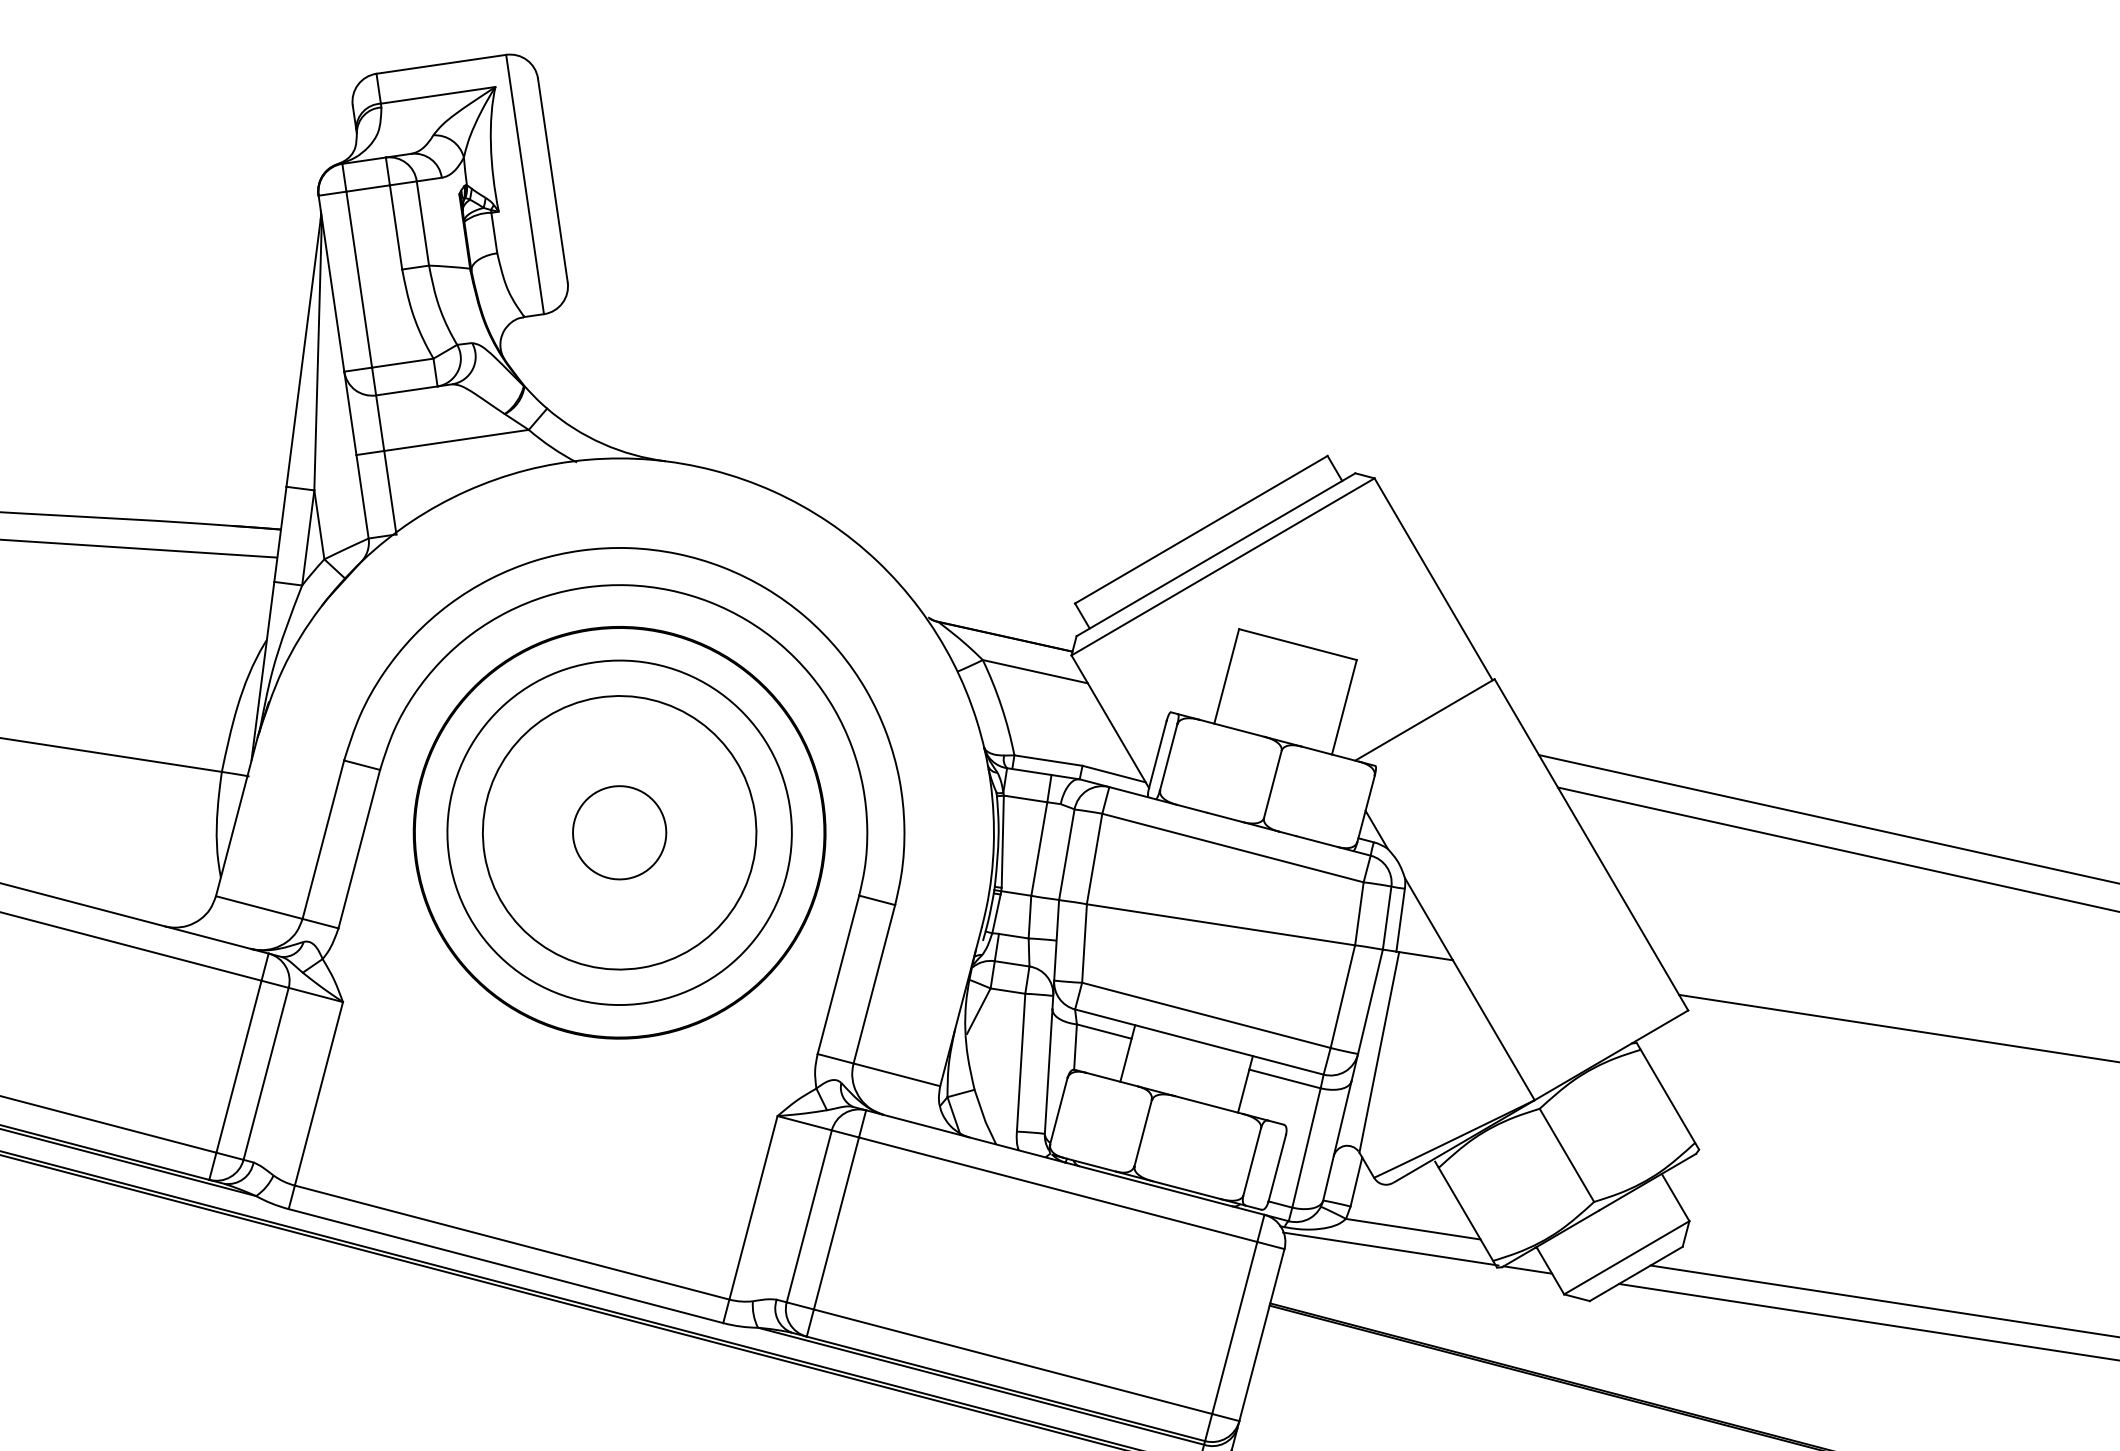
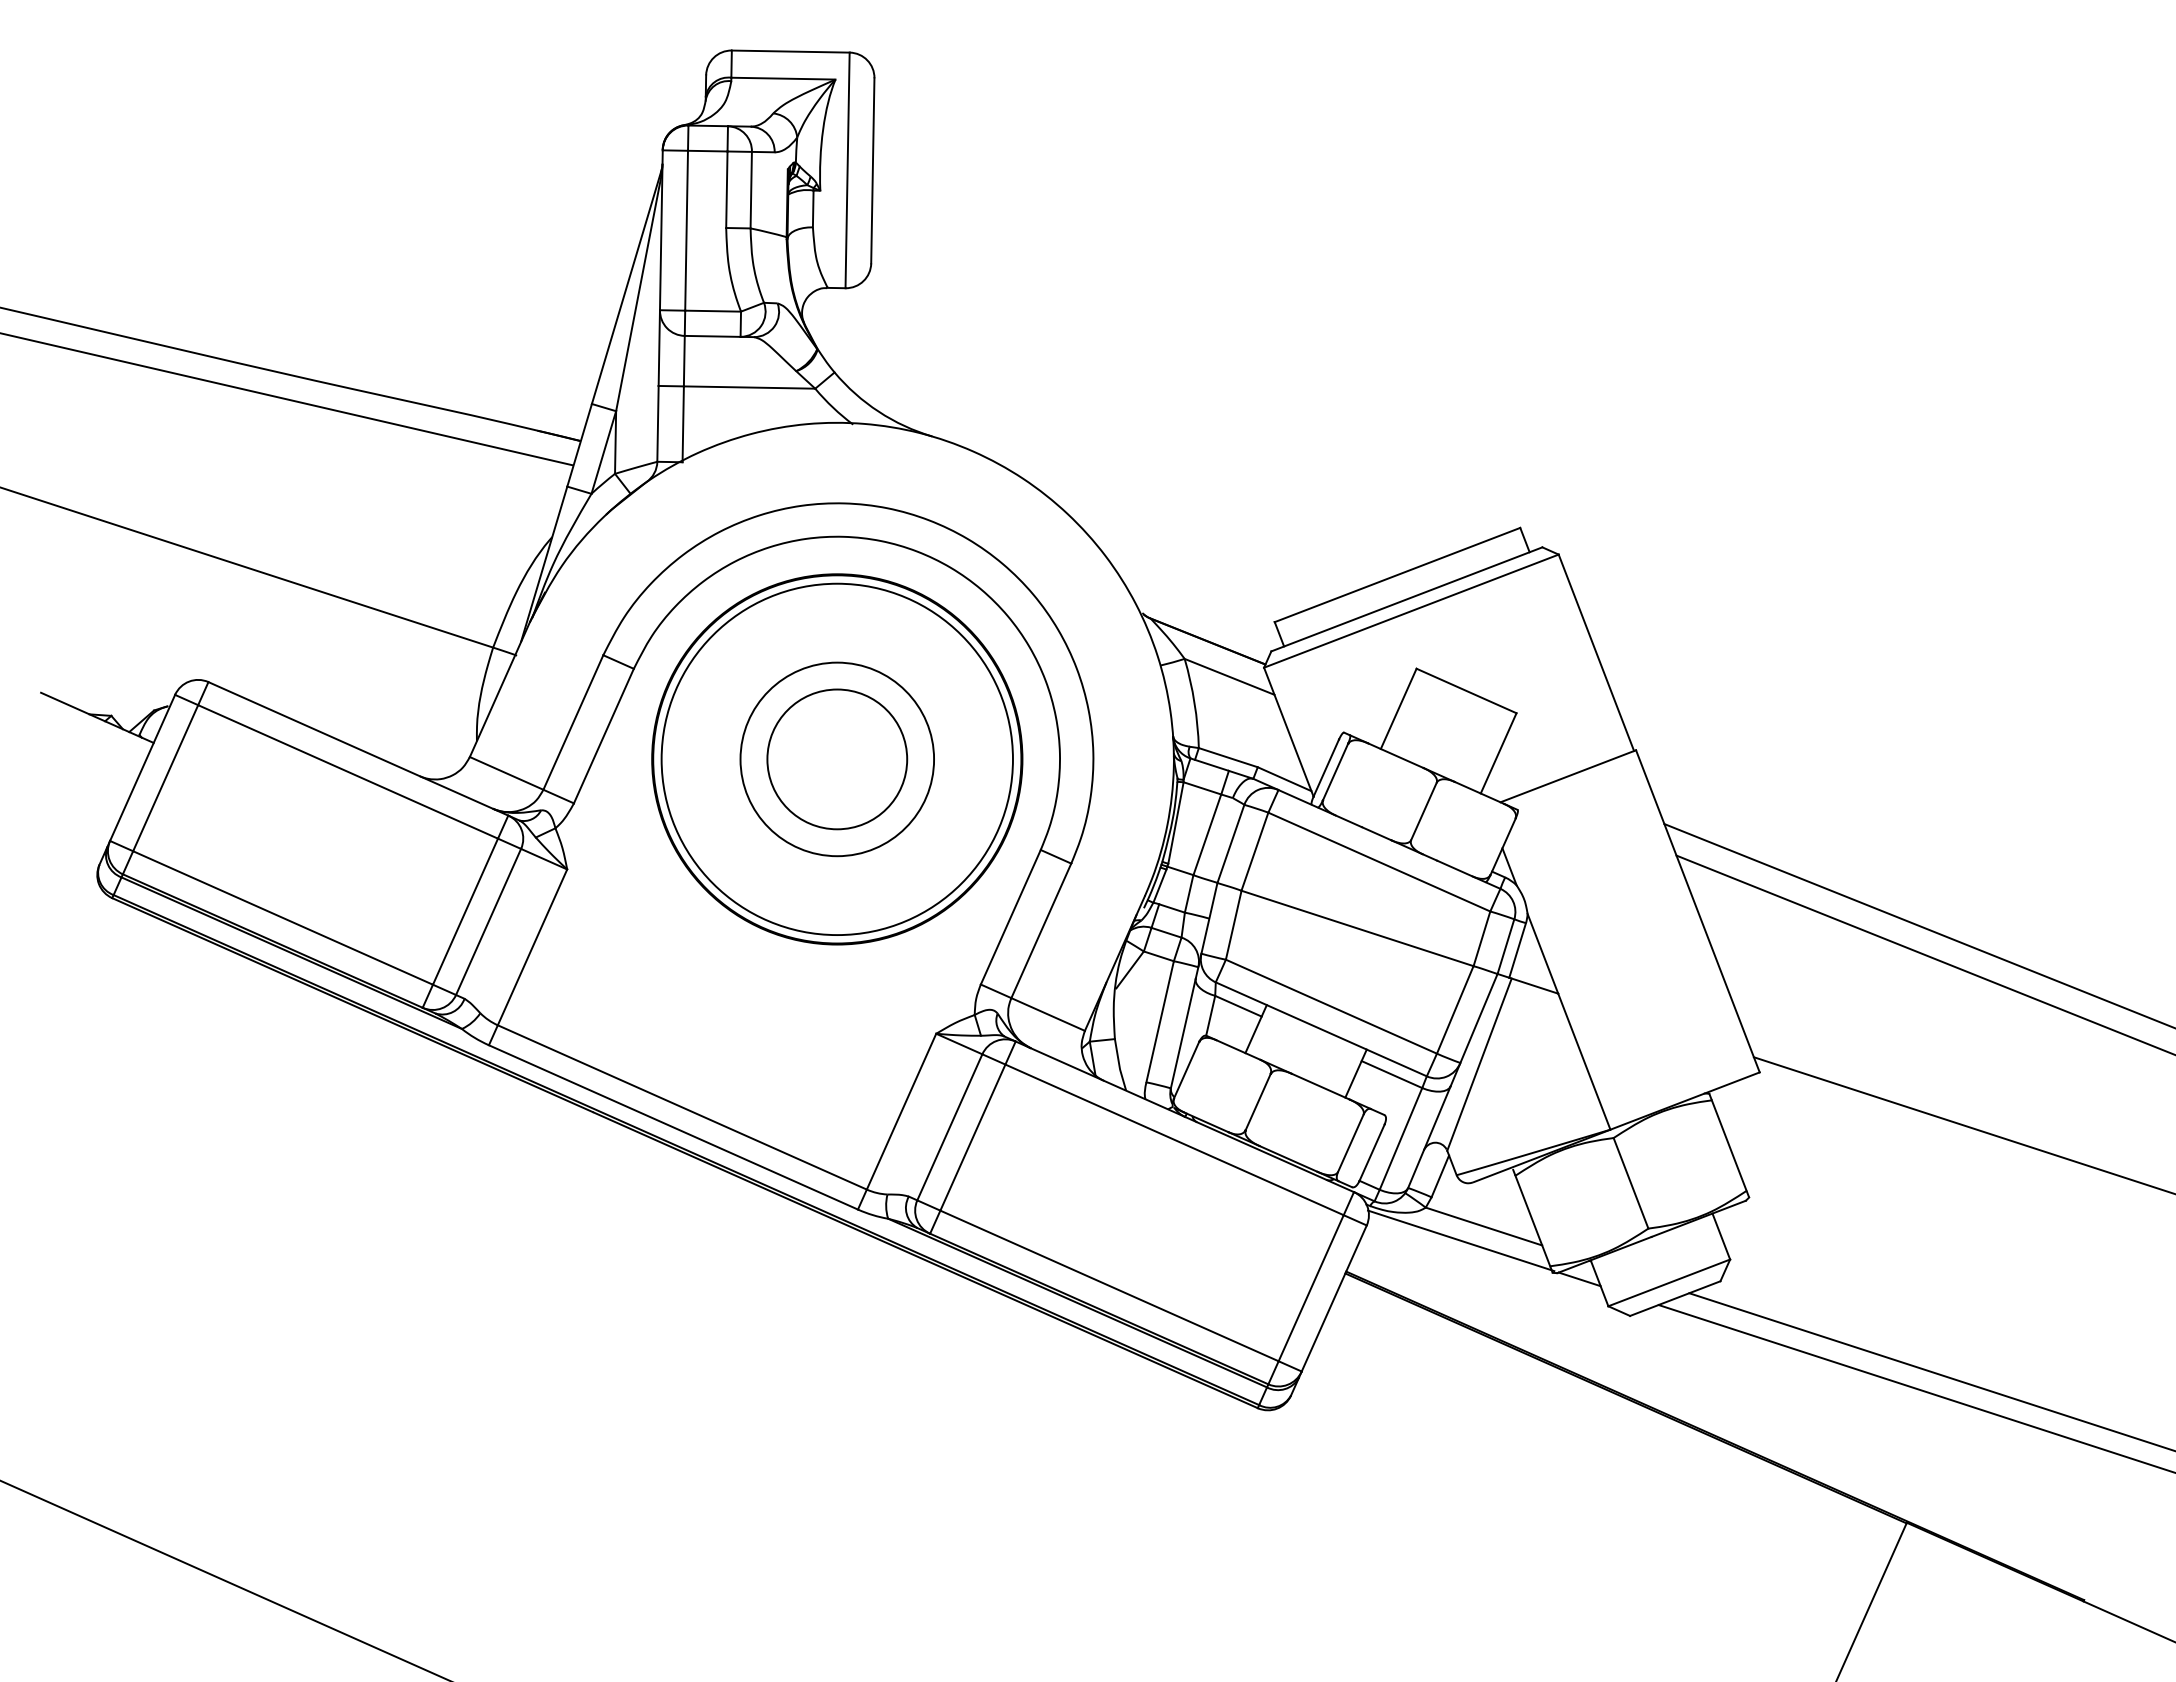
circle: (619, 832) -> (837, 759), size x0.62
circle: (619, 832) -> (837, 759), size x1.67
circle: (618, 833) -> (836, 759), size x1.43

